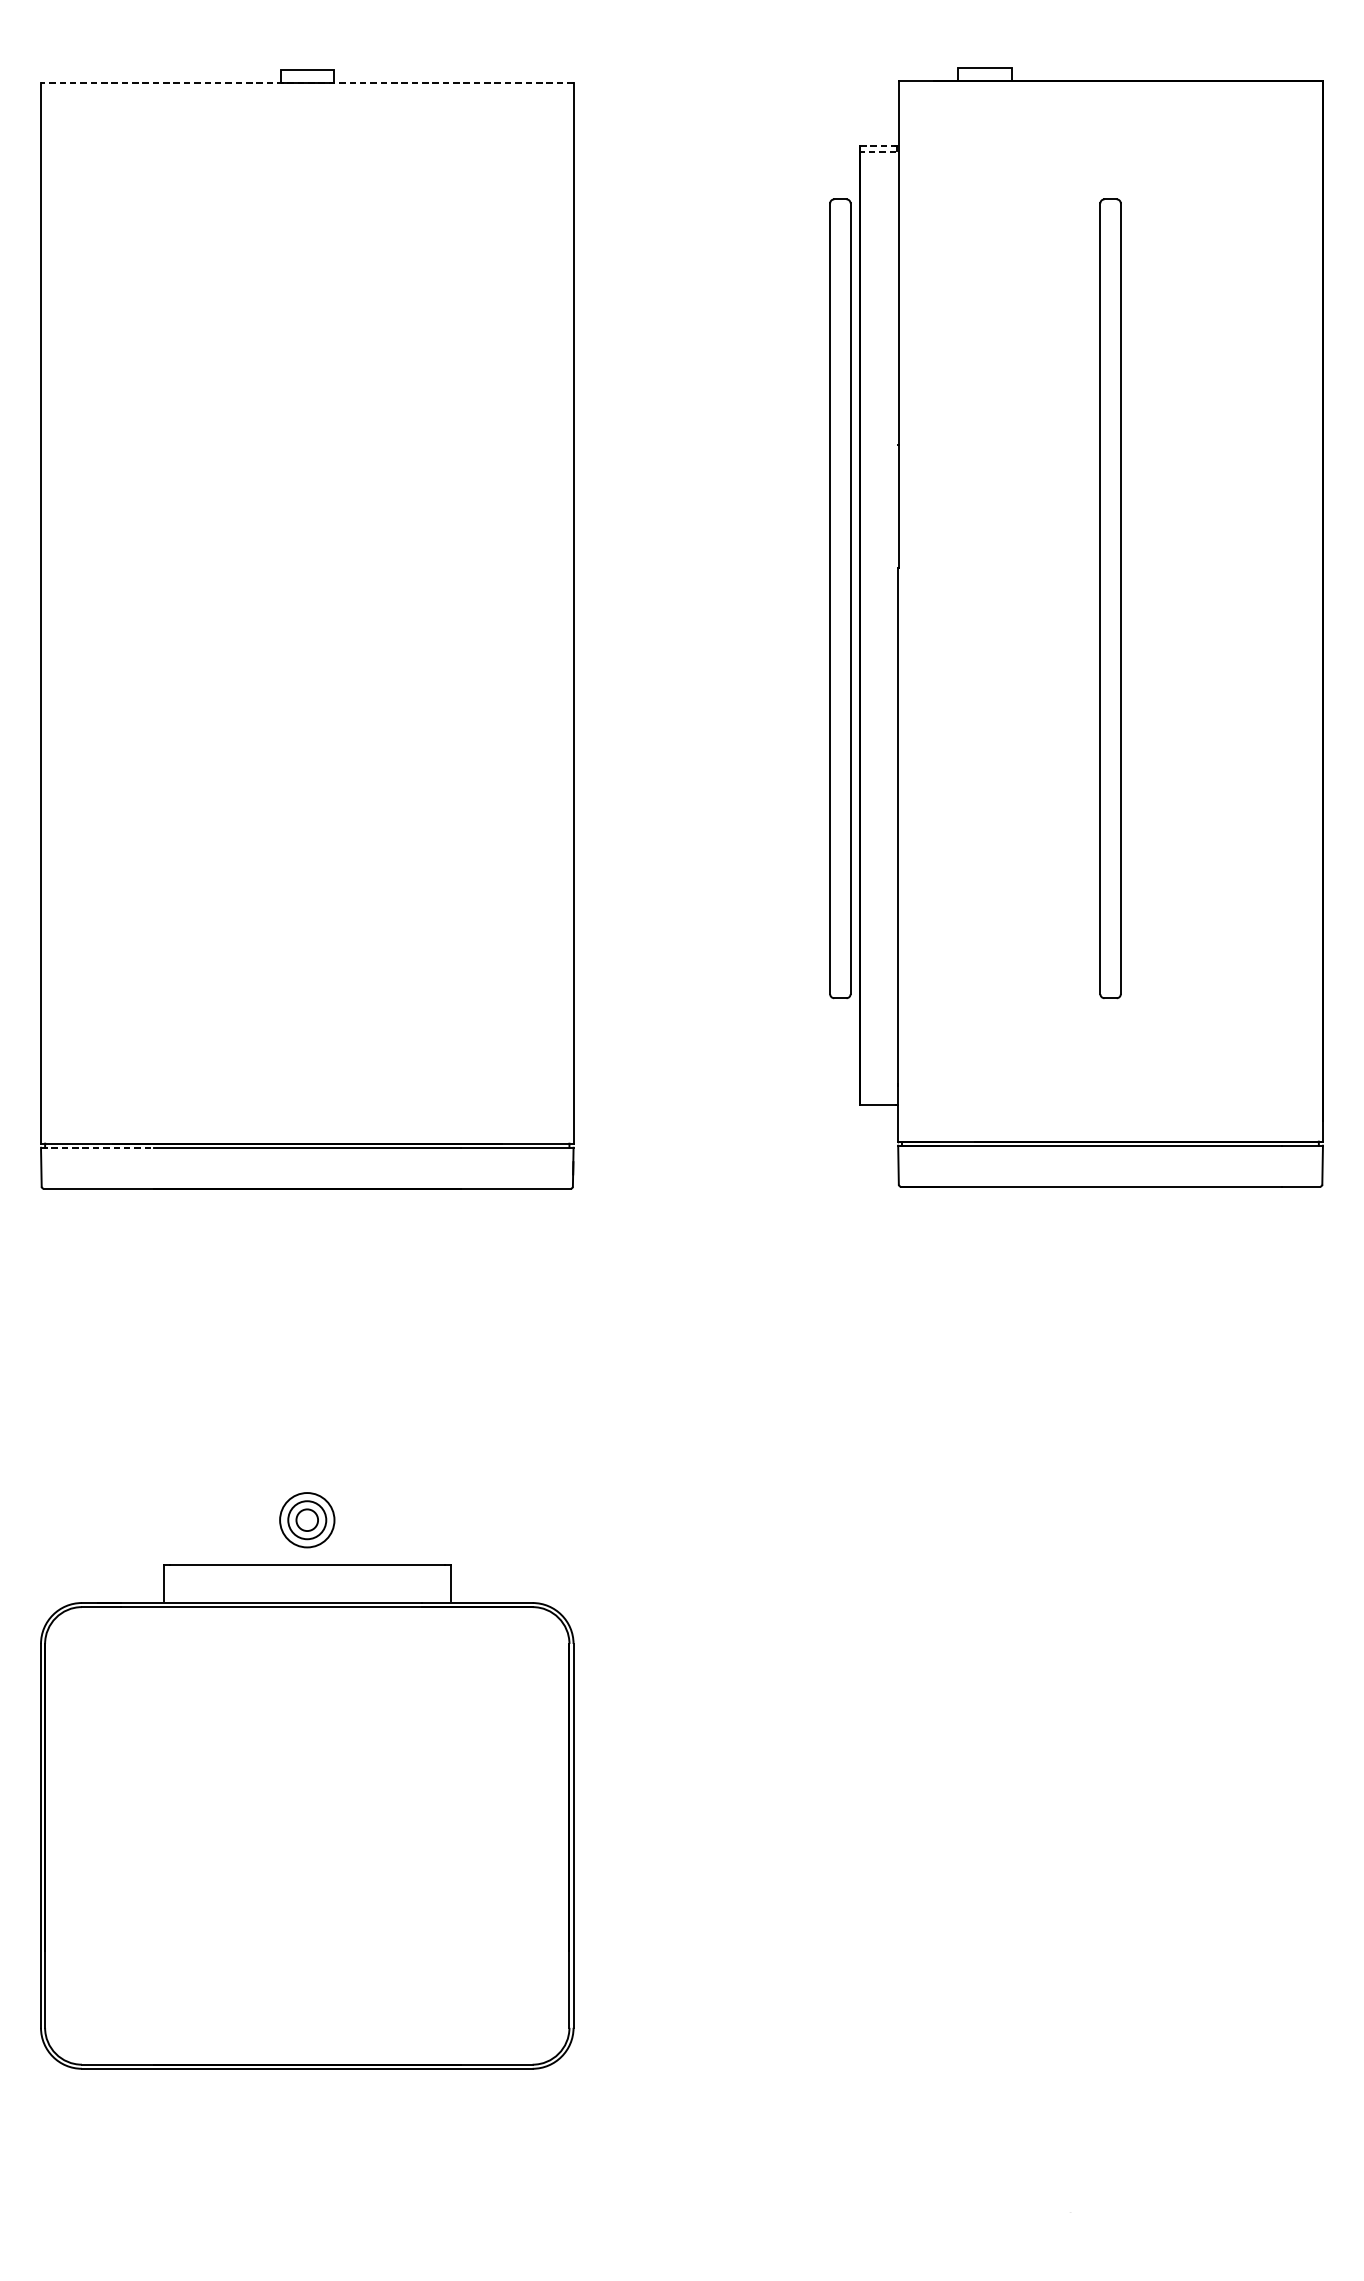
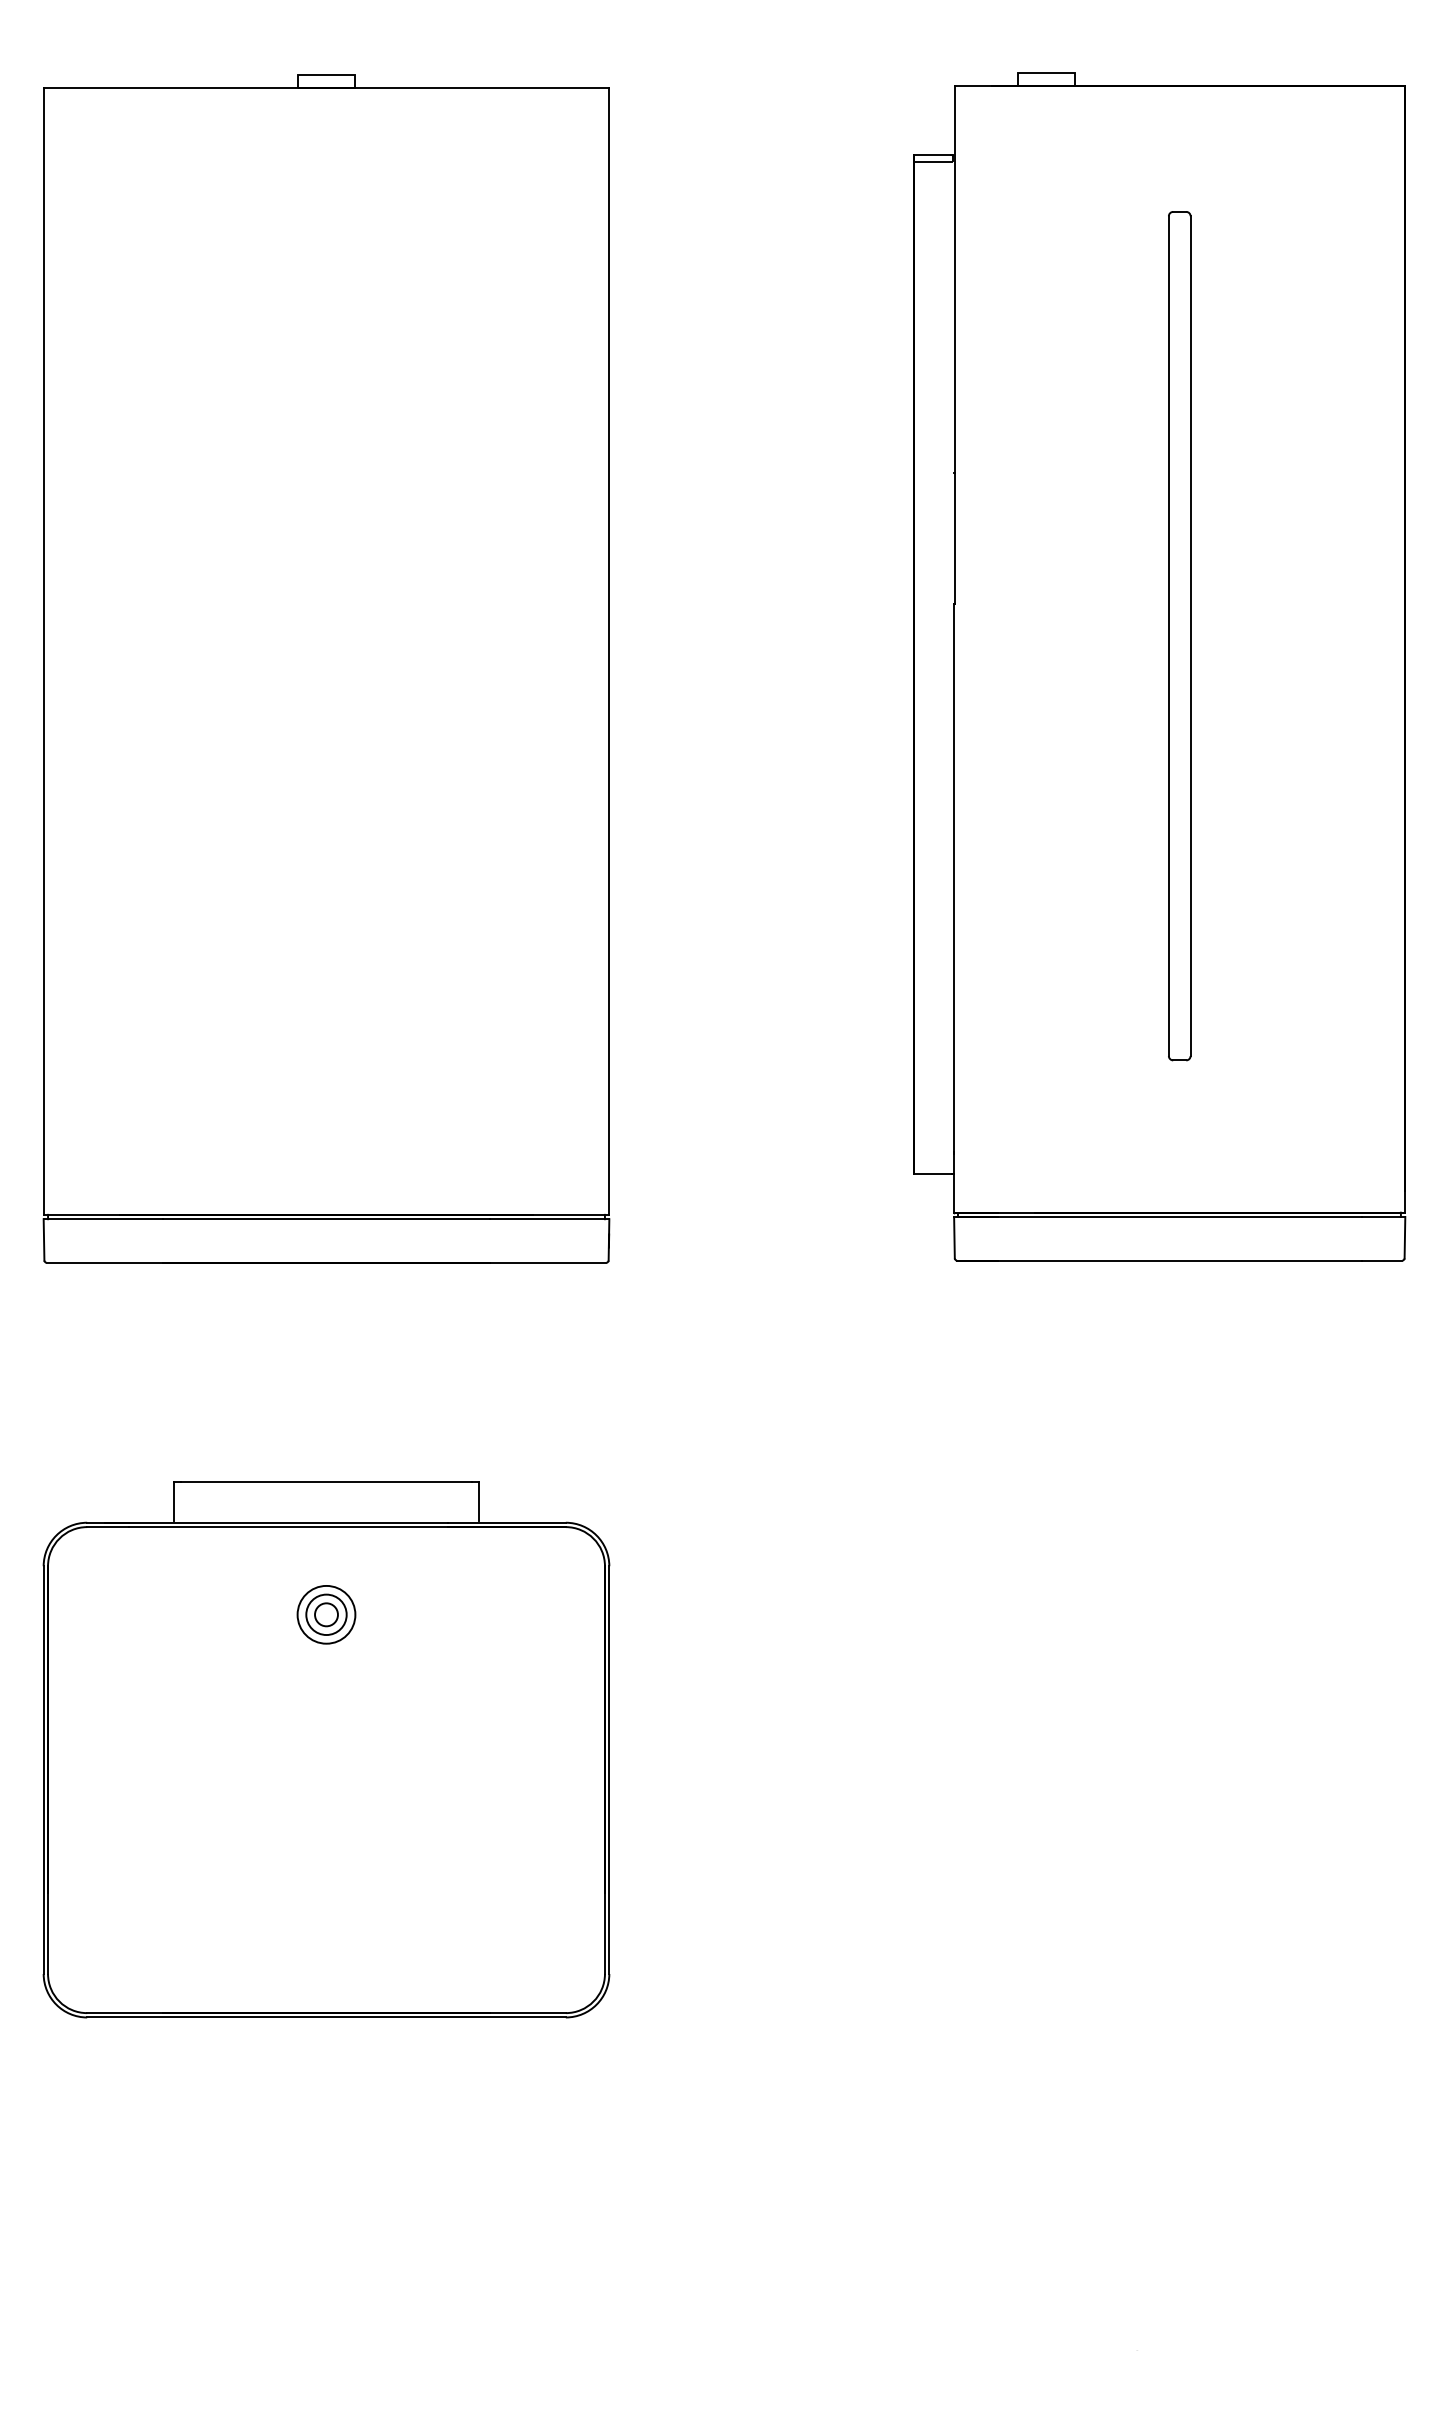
line: (307, 82) -> (326, 87), dashed -> solid
line: (878, 146) -> (933, 155), dashed -> solid
line: (877, 151) -> (932, 161), dashed -> solid
part: (840, 599) -> (892, 636), removed
line: (97, 1148) -> (103, 1219), dashed -> solid
part: (307, 1816) -> (326, 1749), moved

